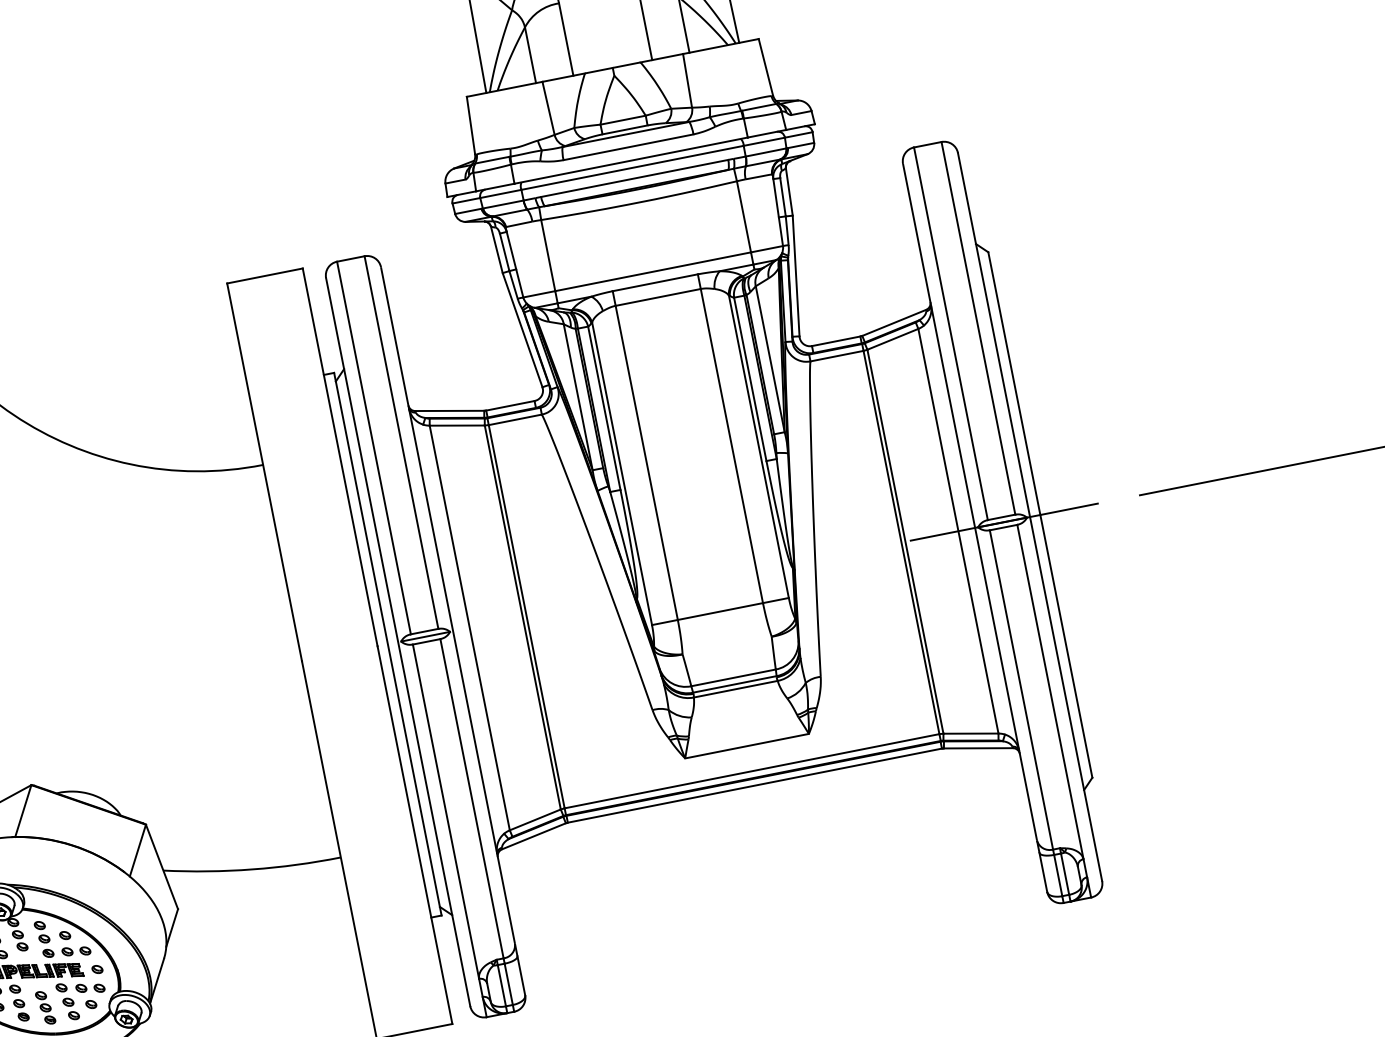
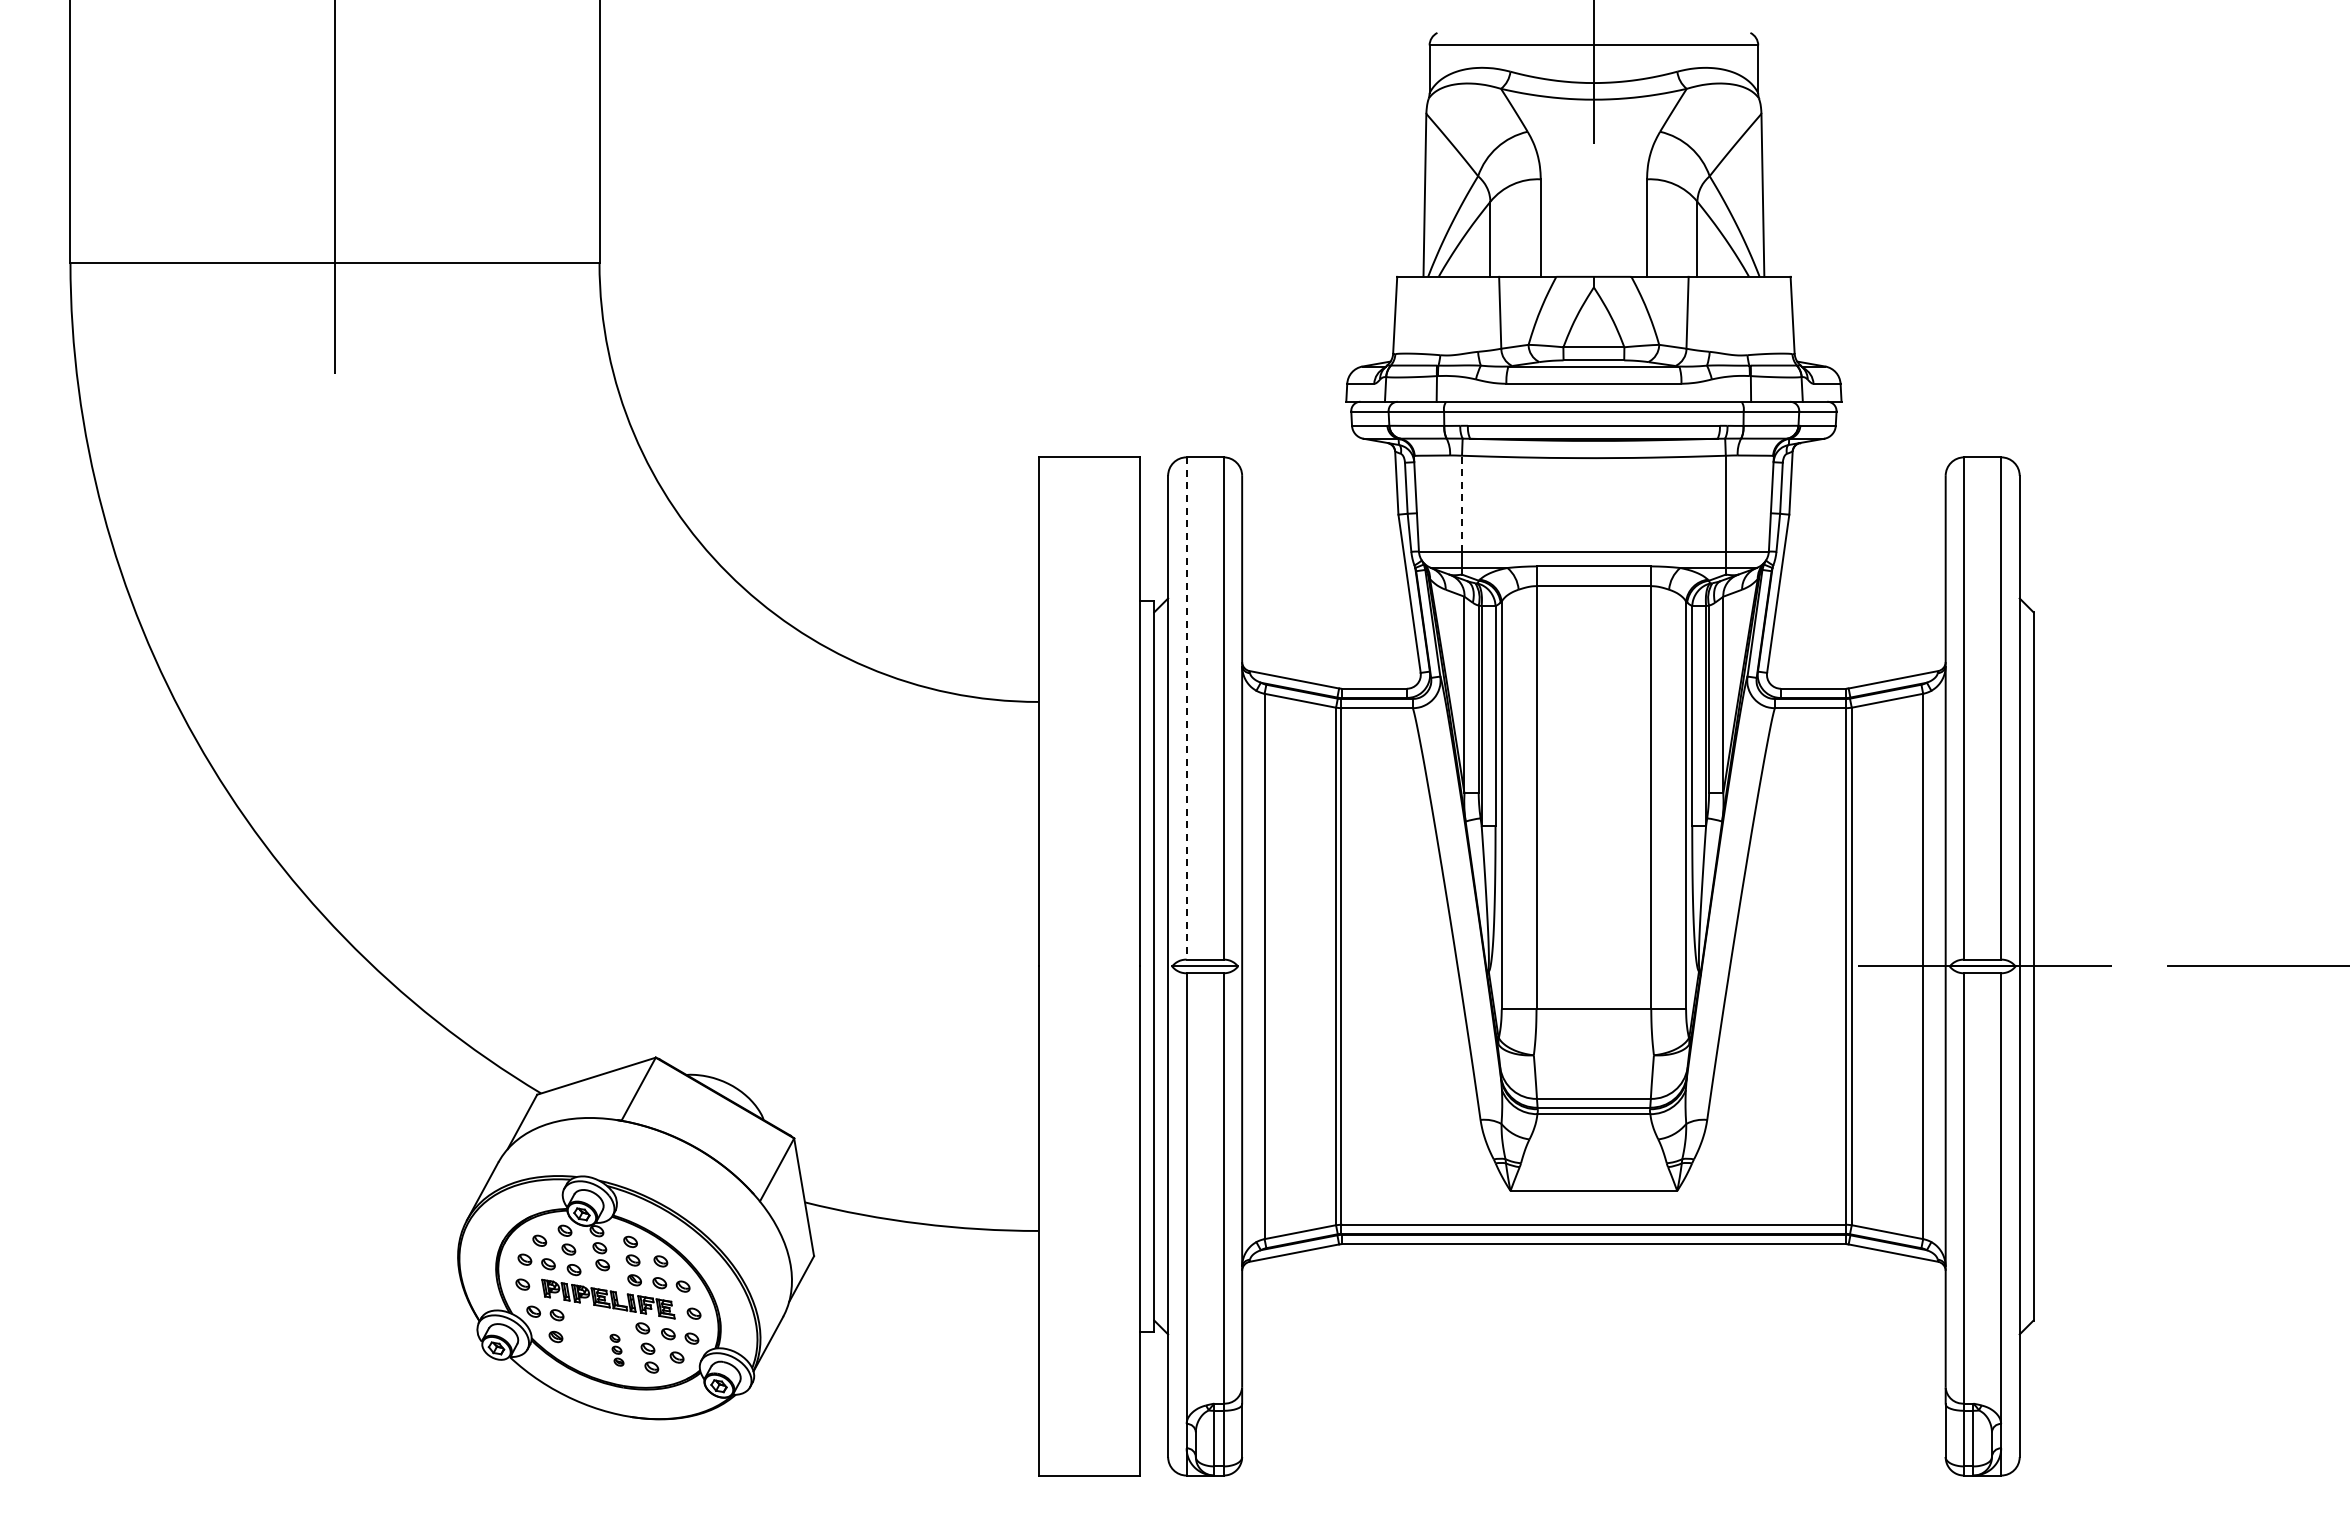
line: (547, 255) -> (1461, 503), solid -> dashed
line: (373, 448) -> (1186, 708), solid -> dashed
part: (18, 1003) -> (583, 1337), removed
part: (45, 1008) -> (616, 1350), size x0.7

